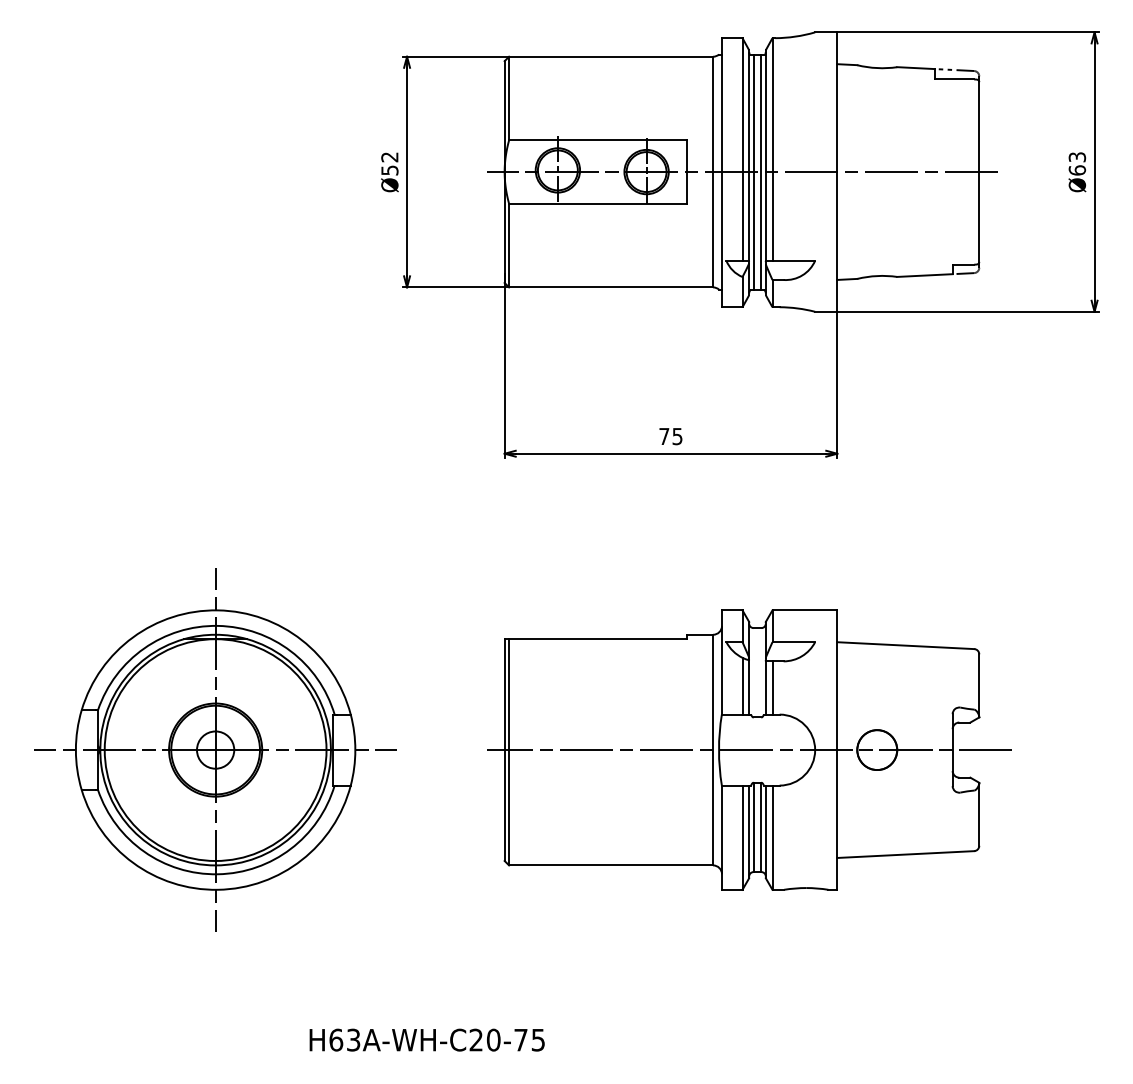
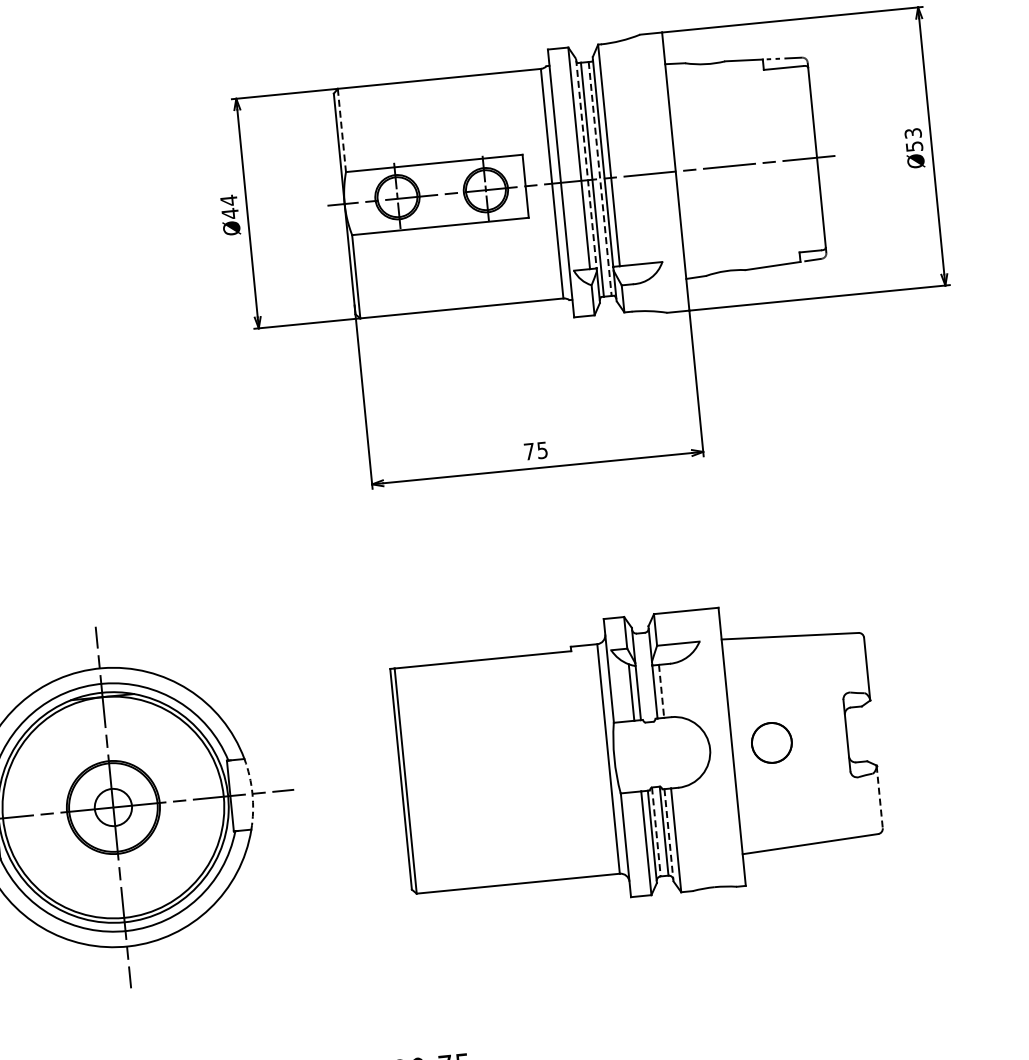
line: (509, 98) -> (342, 130), solid -> dashed
line: (749, 156) -> (586, 164), solid -> dashed
text: (389, 163) -> (229, 206), Ø52 -> Ø44
text: (1077, 170) -> (914, 146), Ø63 -> Ø53
line: (761, 172) -> (600, 179), solid -> dashed
line: (772, 687) -> (661, 690), solid -> dashed
arc: (355, 750) -> (252, 794), solid -> dashed
line: (749, 750) -> (644, 755), removed
line: (979, 814) -> (879, 797), solid -> dashed
line: (753, 827) -> (656, 832), solid -> dashed
line: (765, 832) -> (668, 835), solid -> dashed

